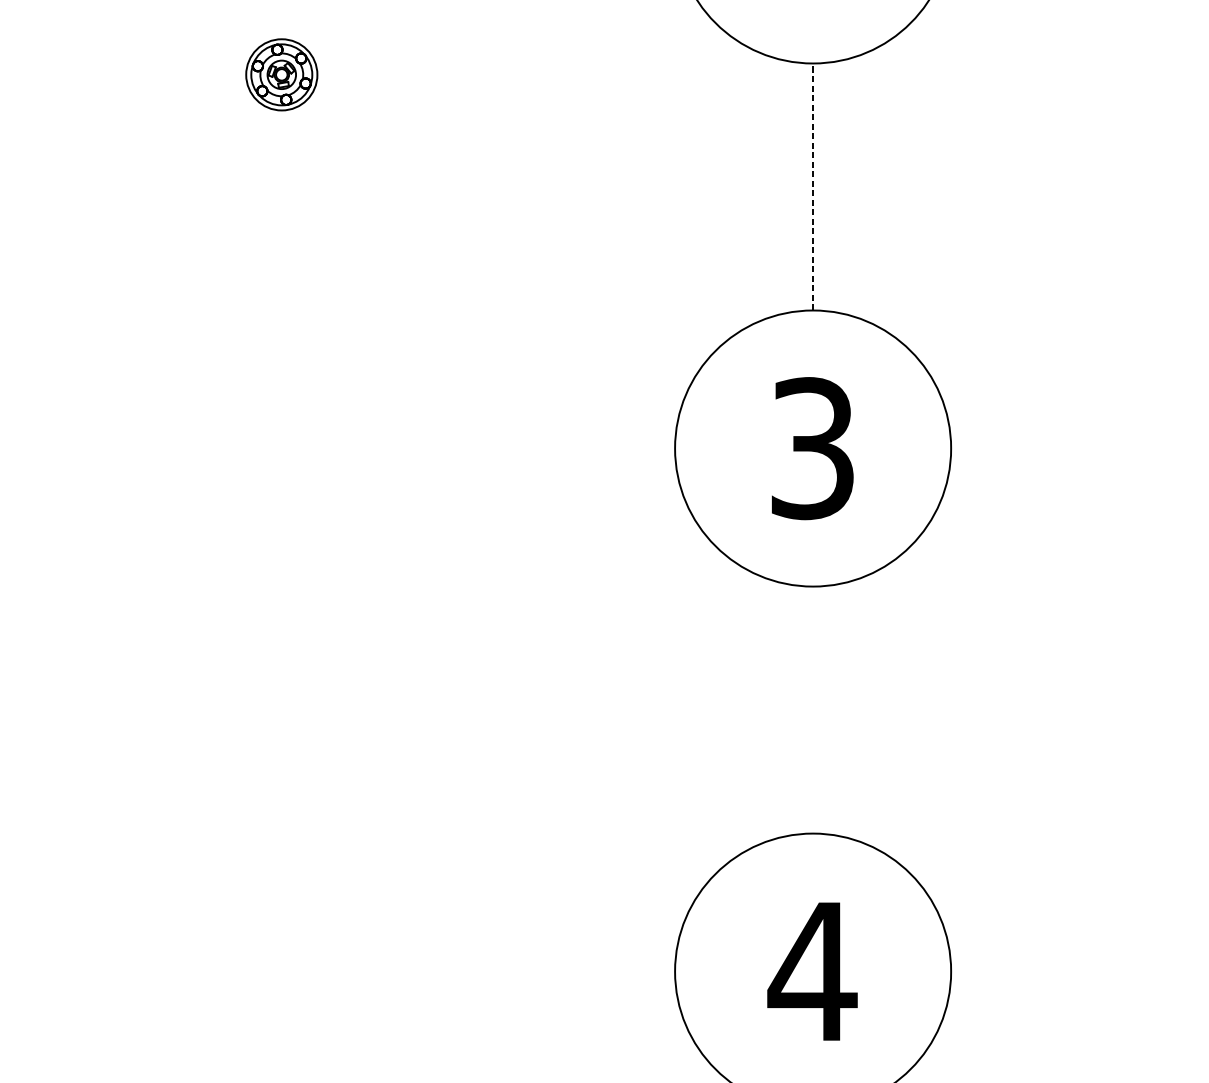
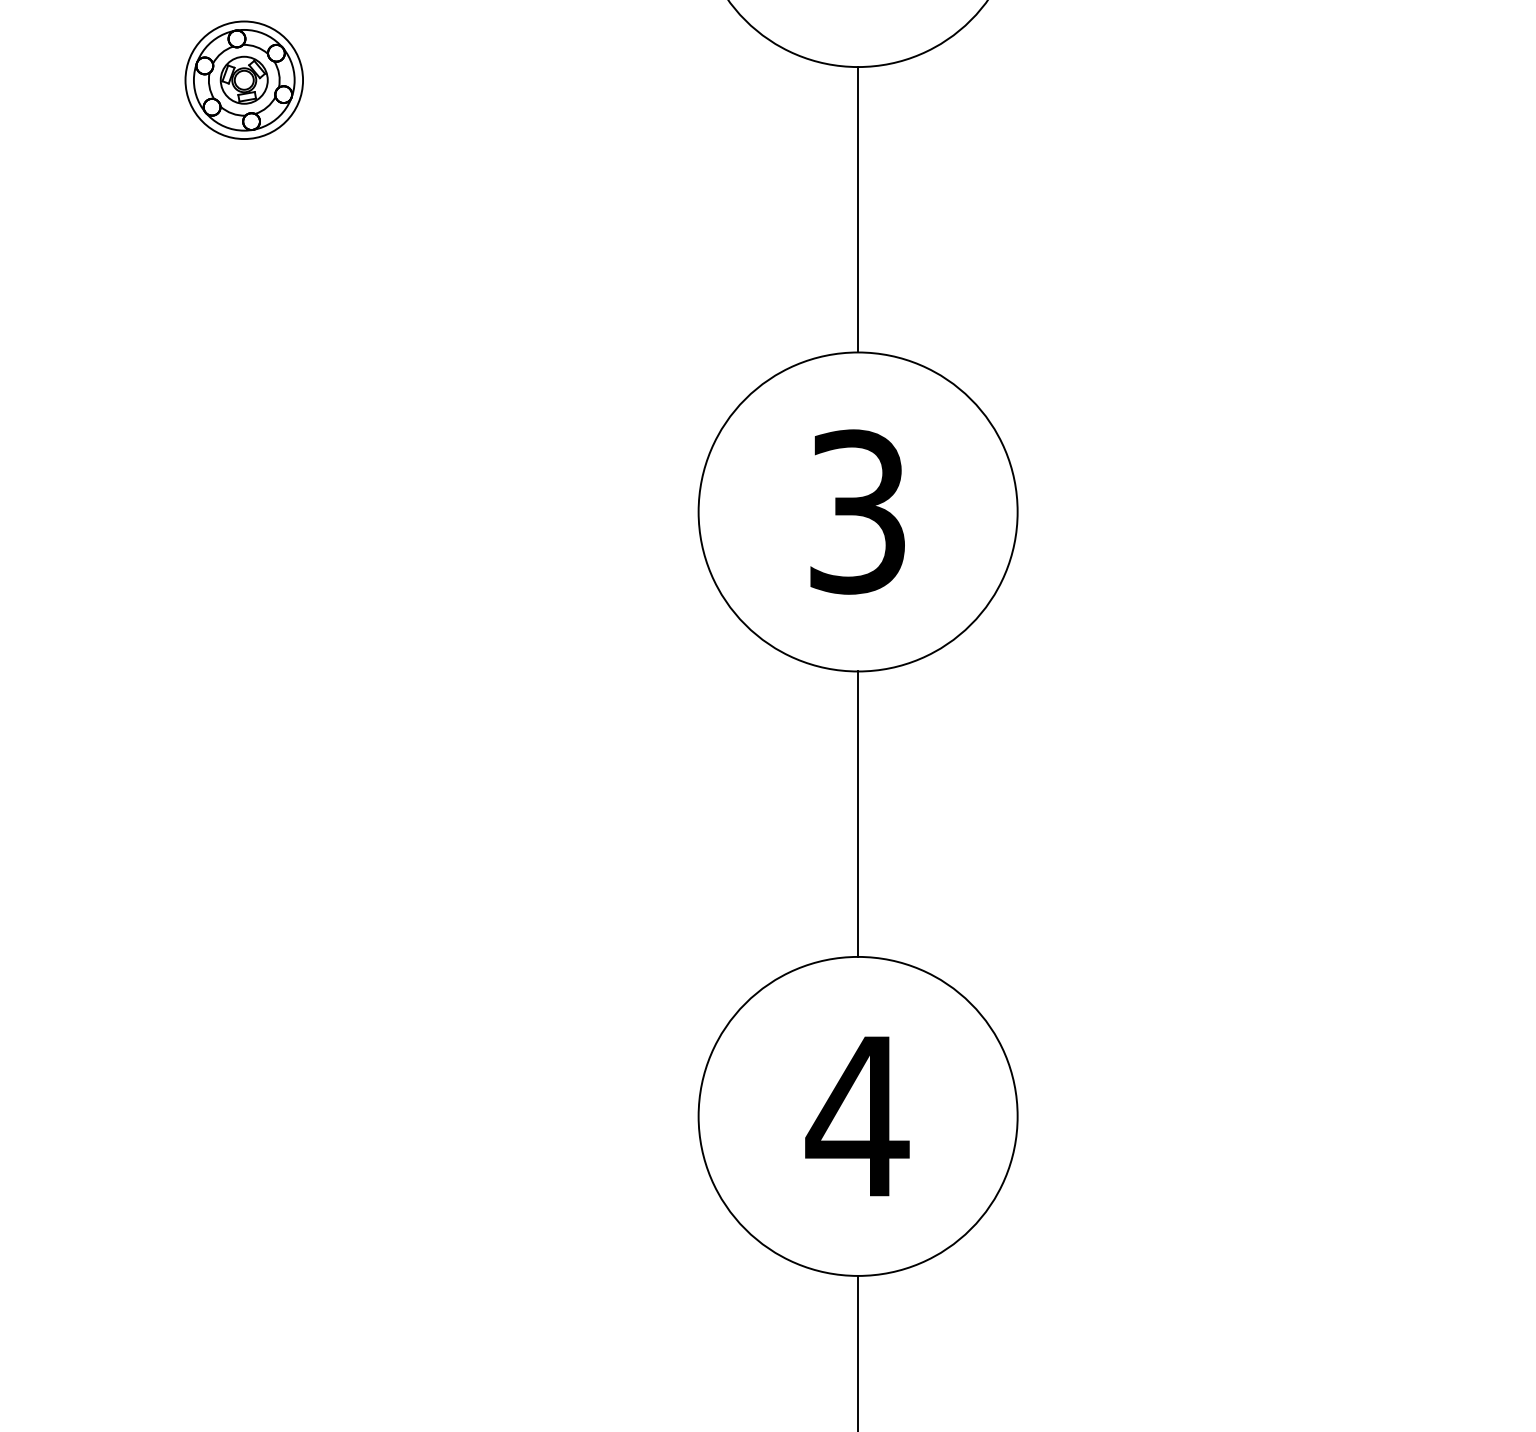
part: (281, 74) -> (243, 79), size x1.43
line: (813, 186) -> (858, 209), dashed -> solid
line: (813, 709) -> (858, 813), added

